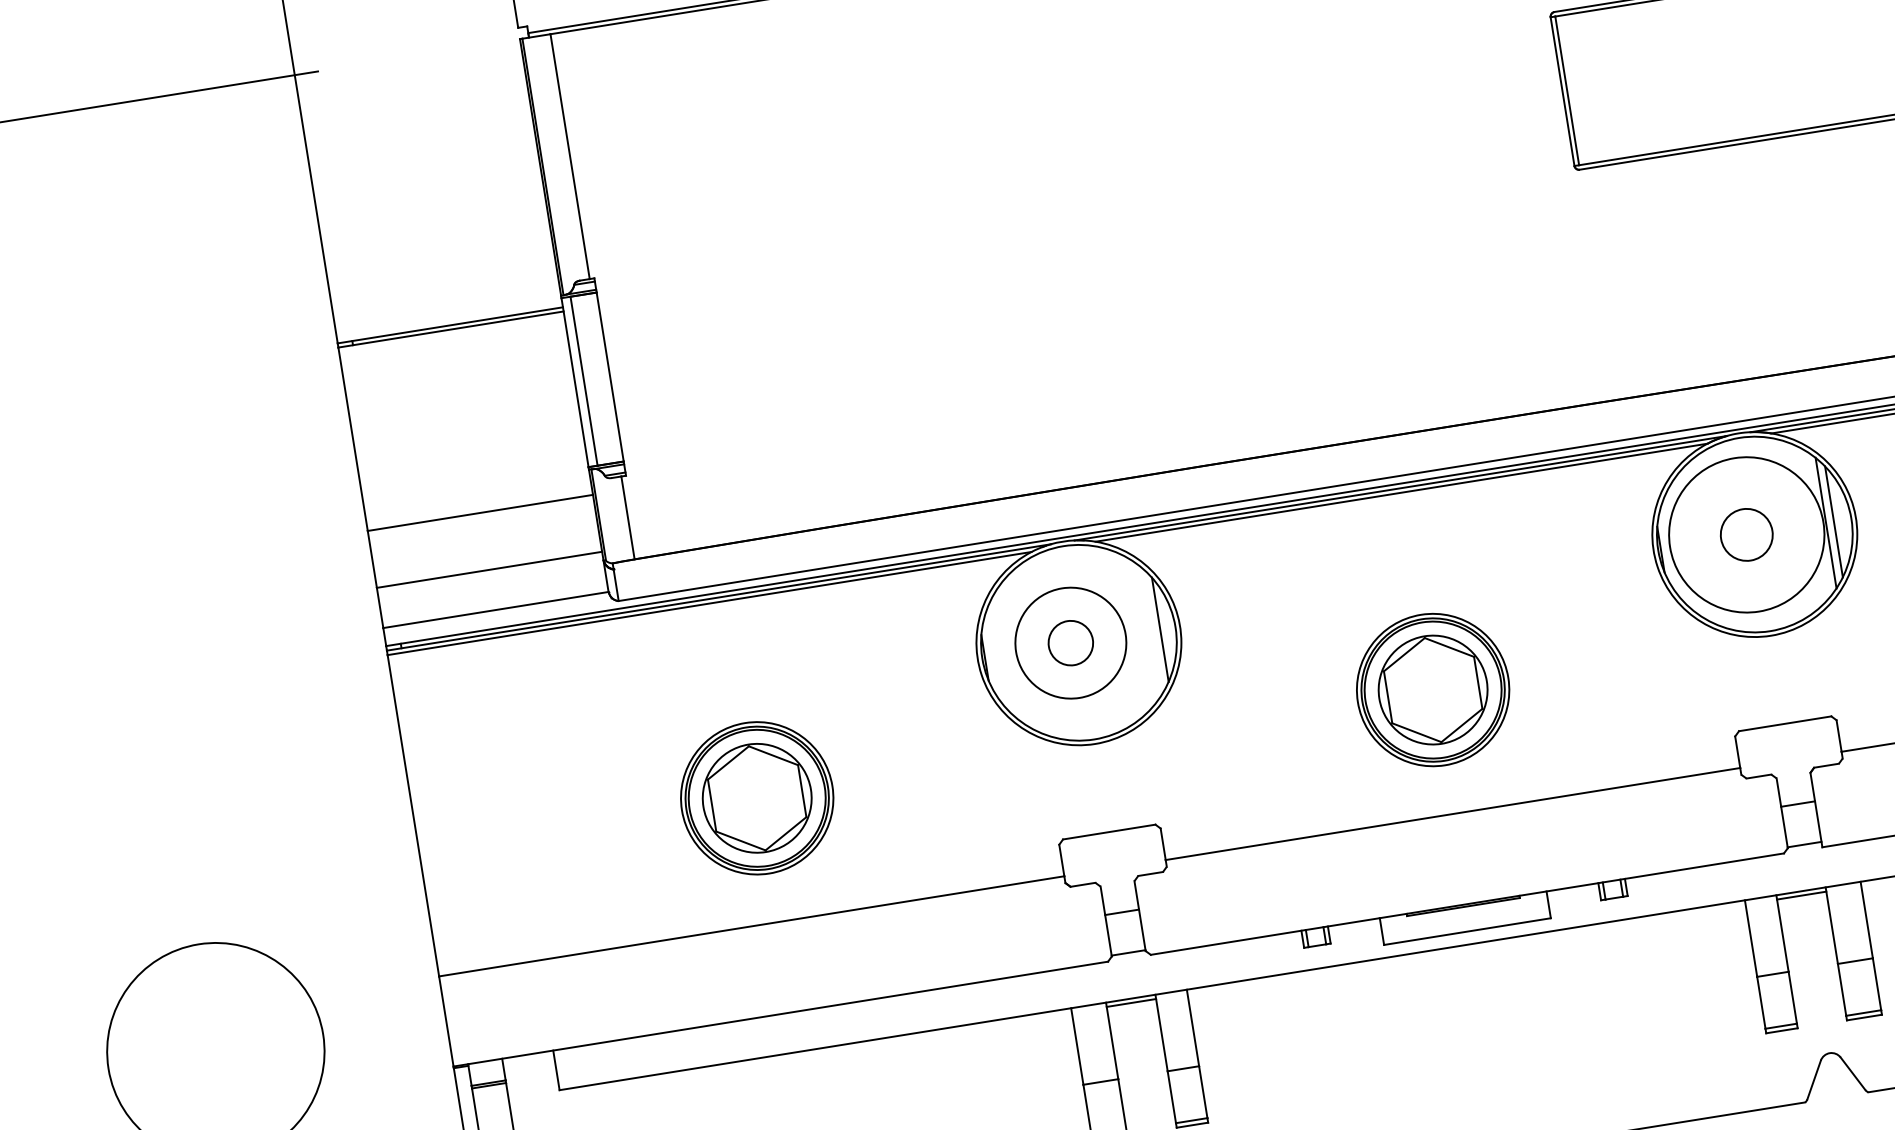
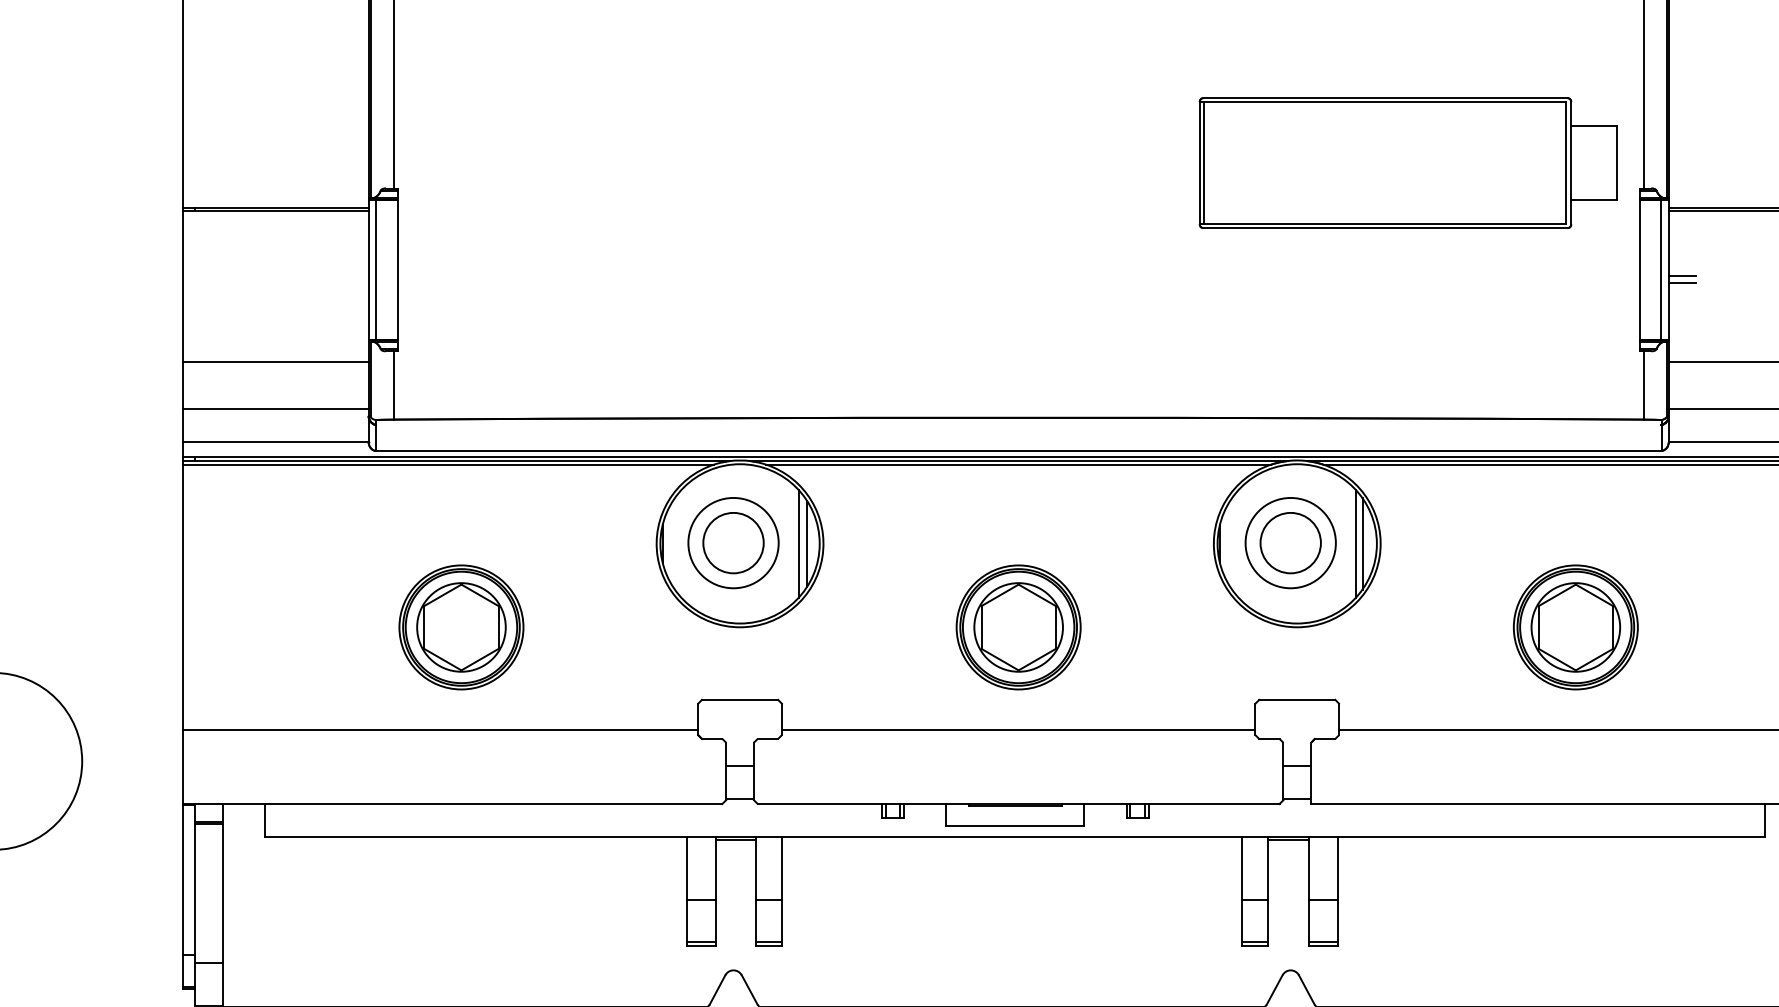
circle: (1746, 534) -> (1290, 542), size x0.71
circle: (1746, 534) -> (1290, 542), size x1.43
line: (1149, 630) -> (798, 543), added
circle: (1070, 642) -> (733, 542), size x1.67

